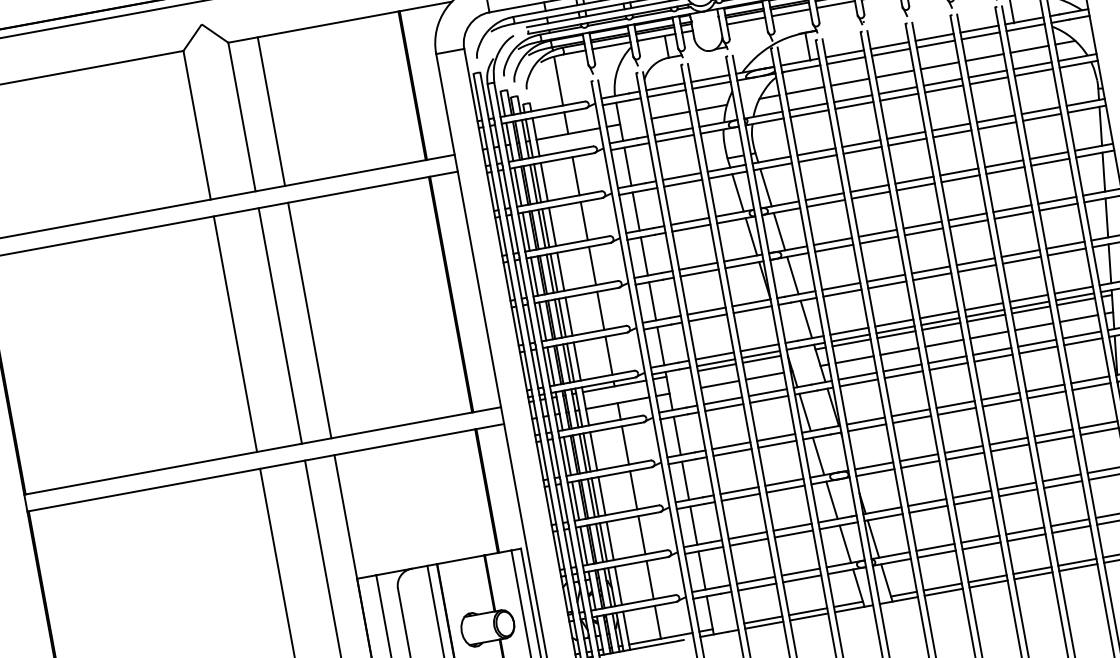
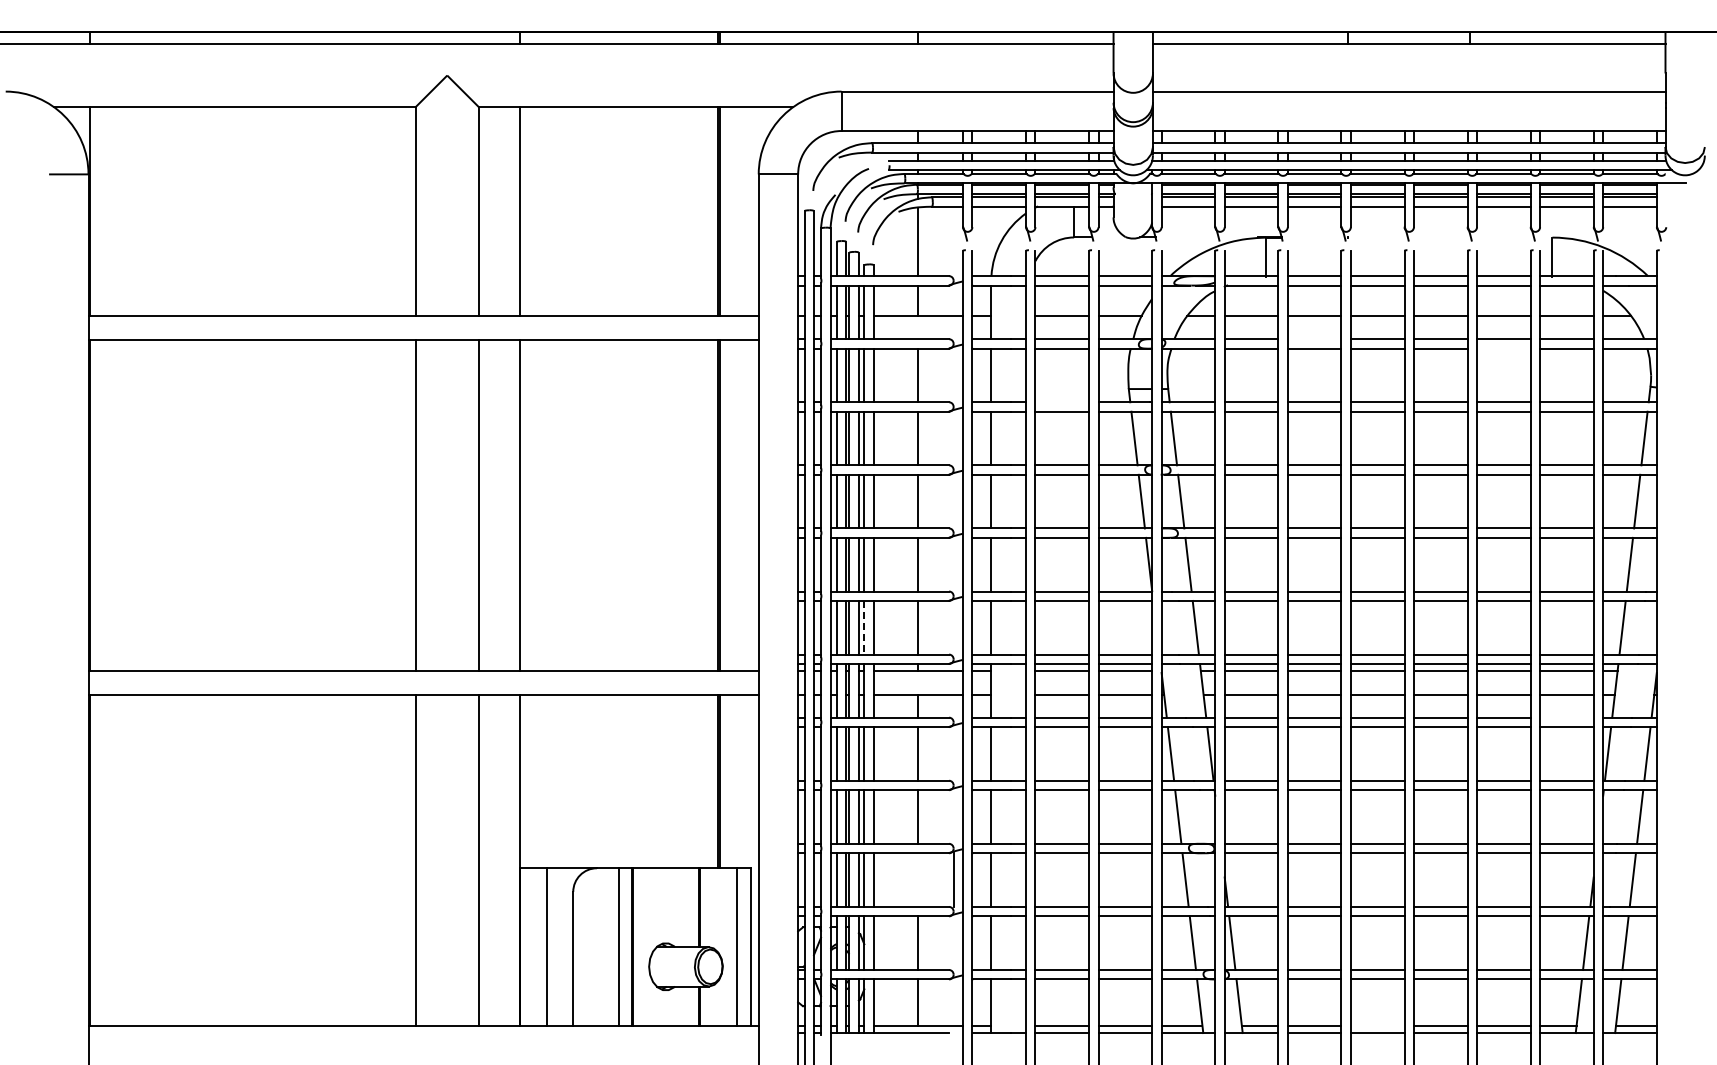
line: (988, 80) -> (1503, 348), removed
line: (853, 98) -> (1314, 339), removed
line: (682, 176) -> (1062, 402), removed
line: (1081, 334) -> (1566, 717), removed
line: (570, 362) -> (864, 627), solid -> dashed
line: (641, 534) -> (954, 879), moved
line: (987, 578) -> (1377, 1025), removed

